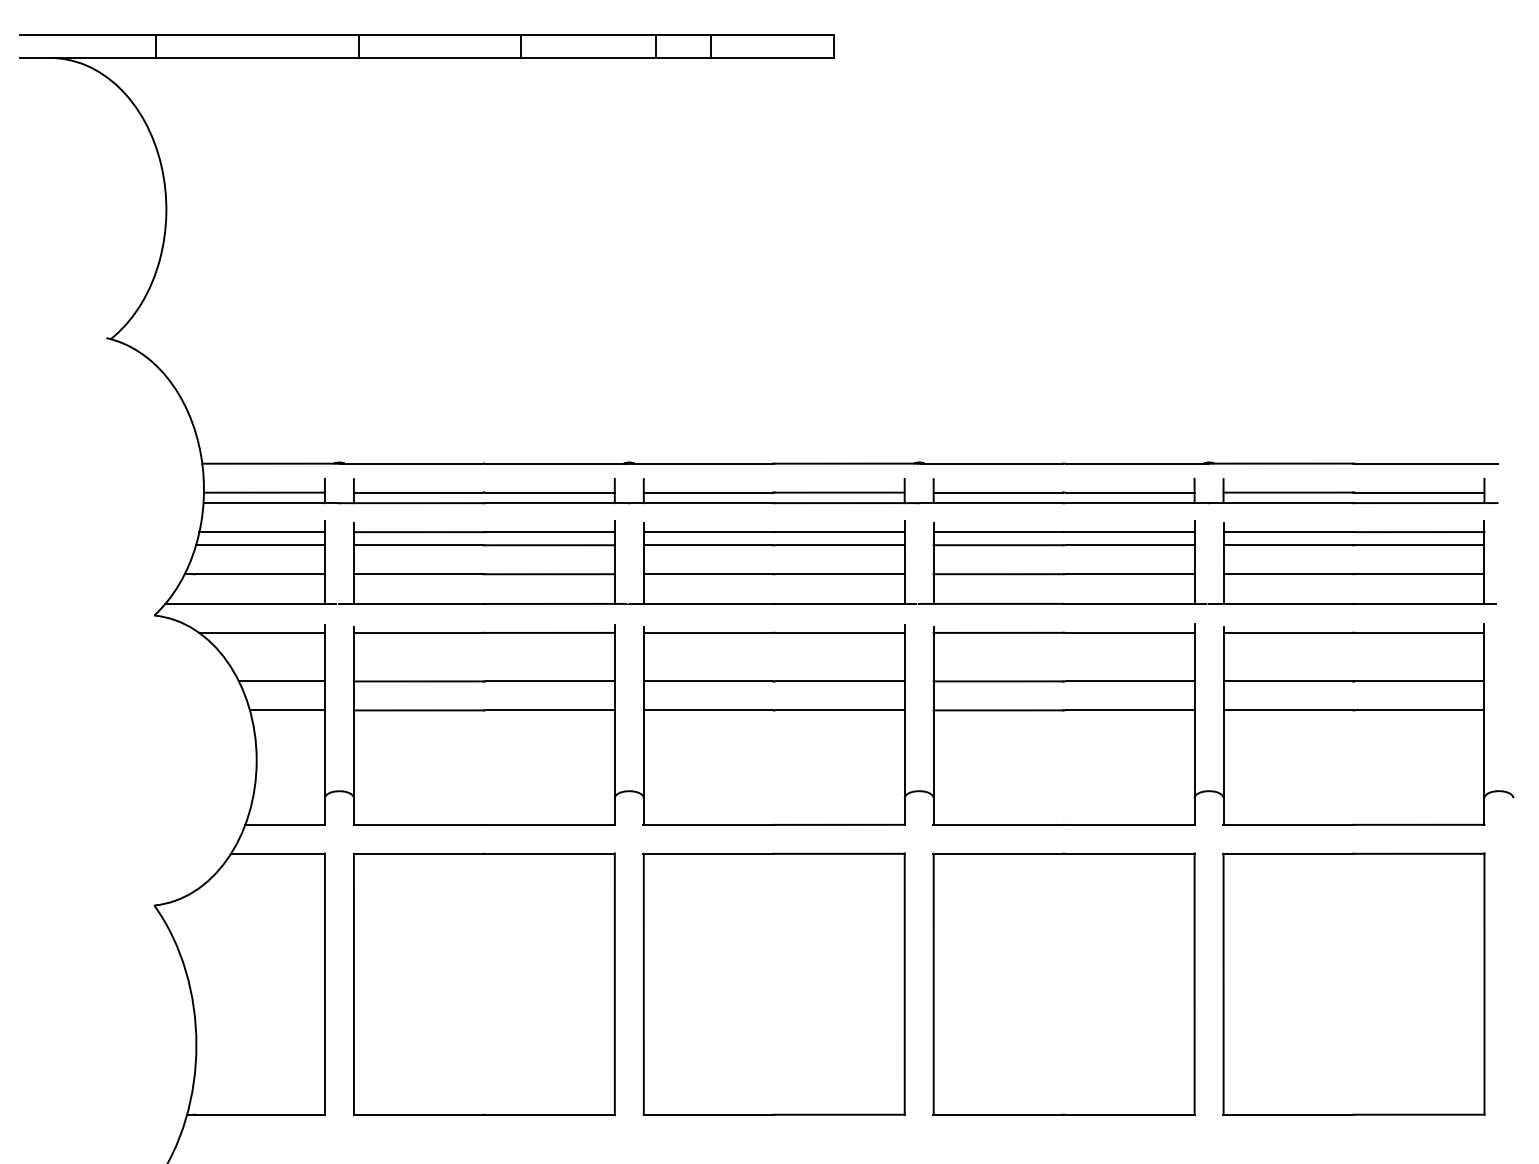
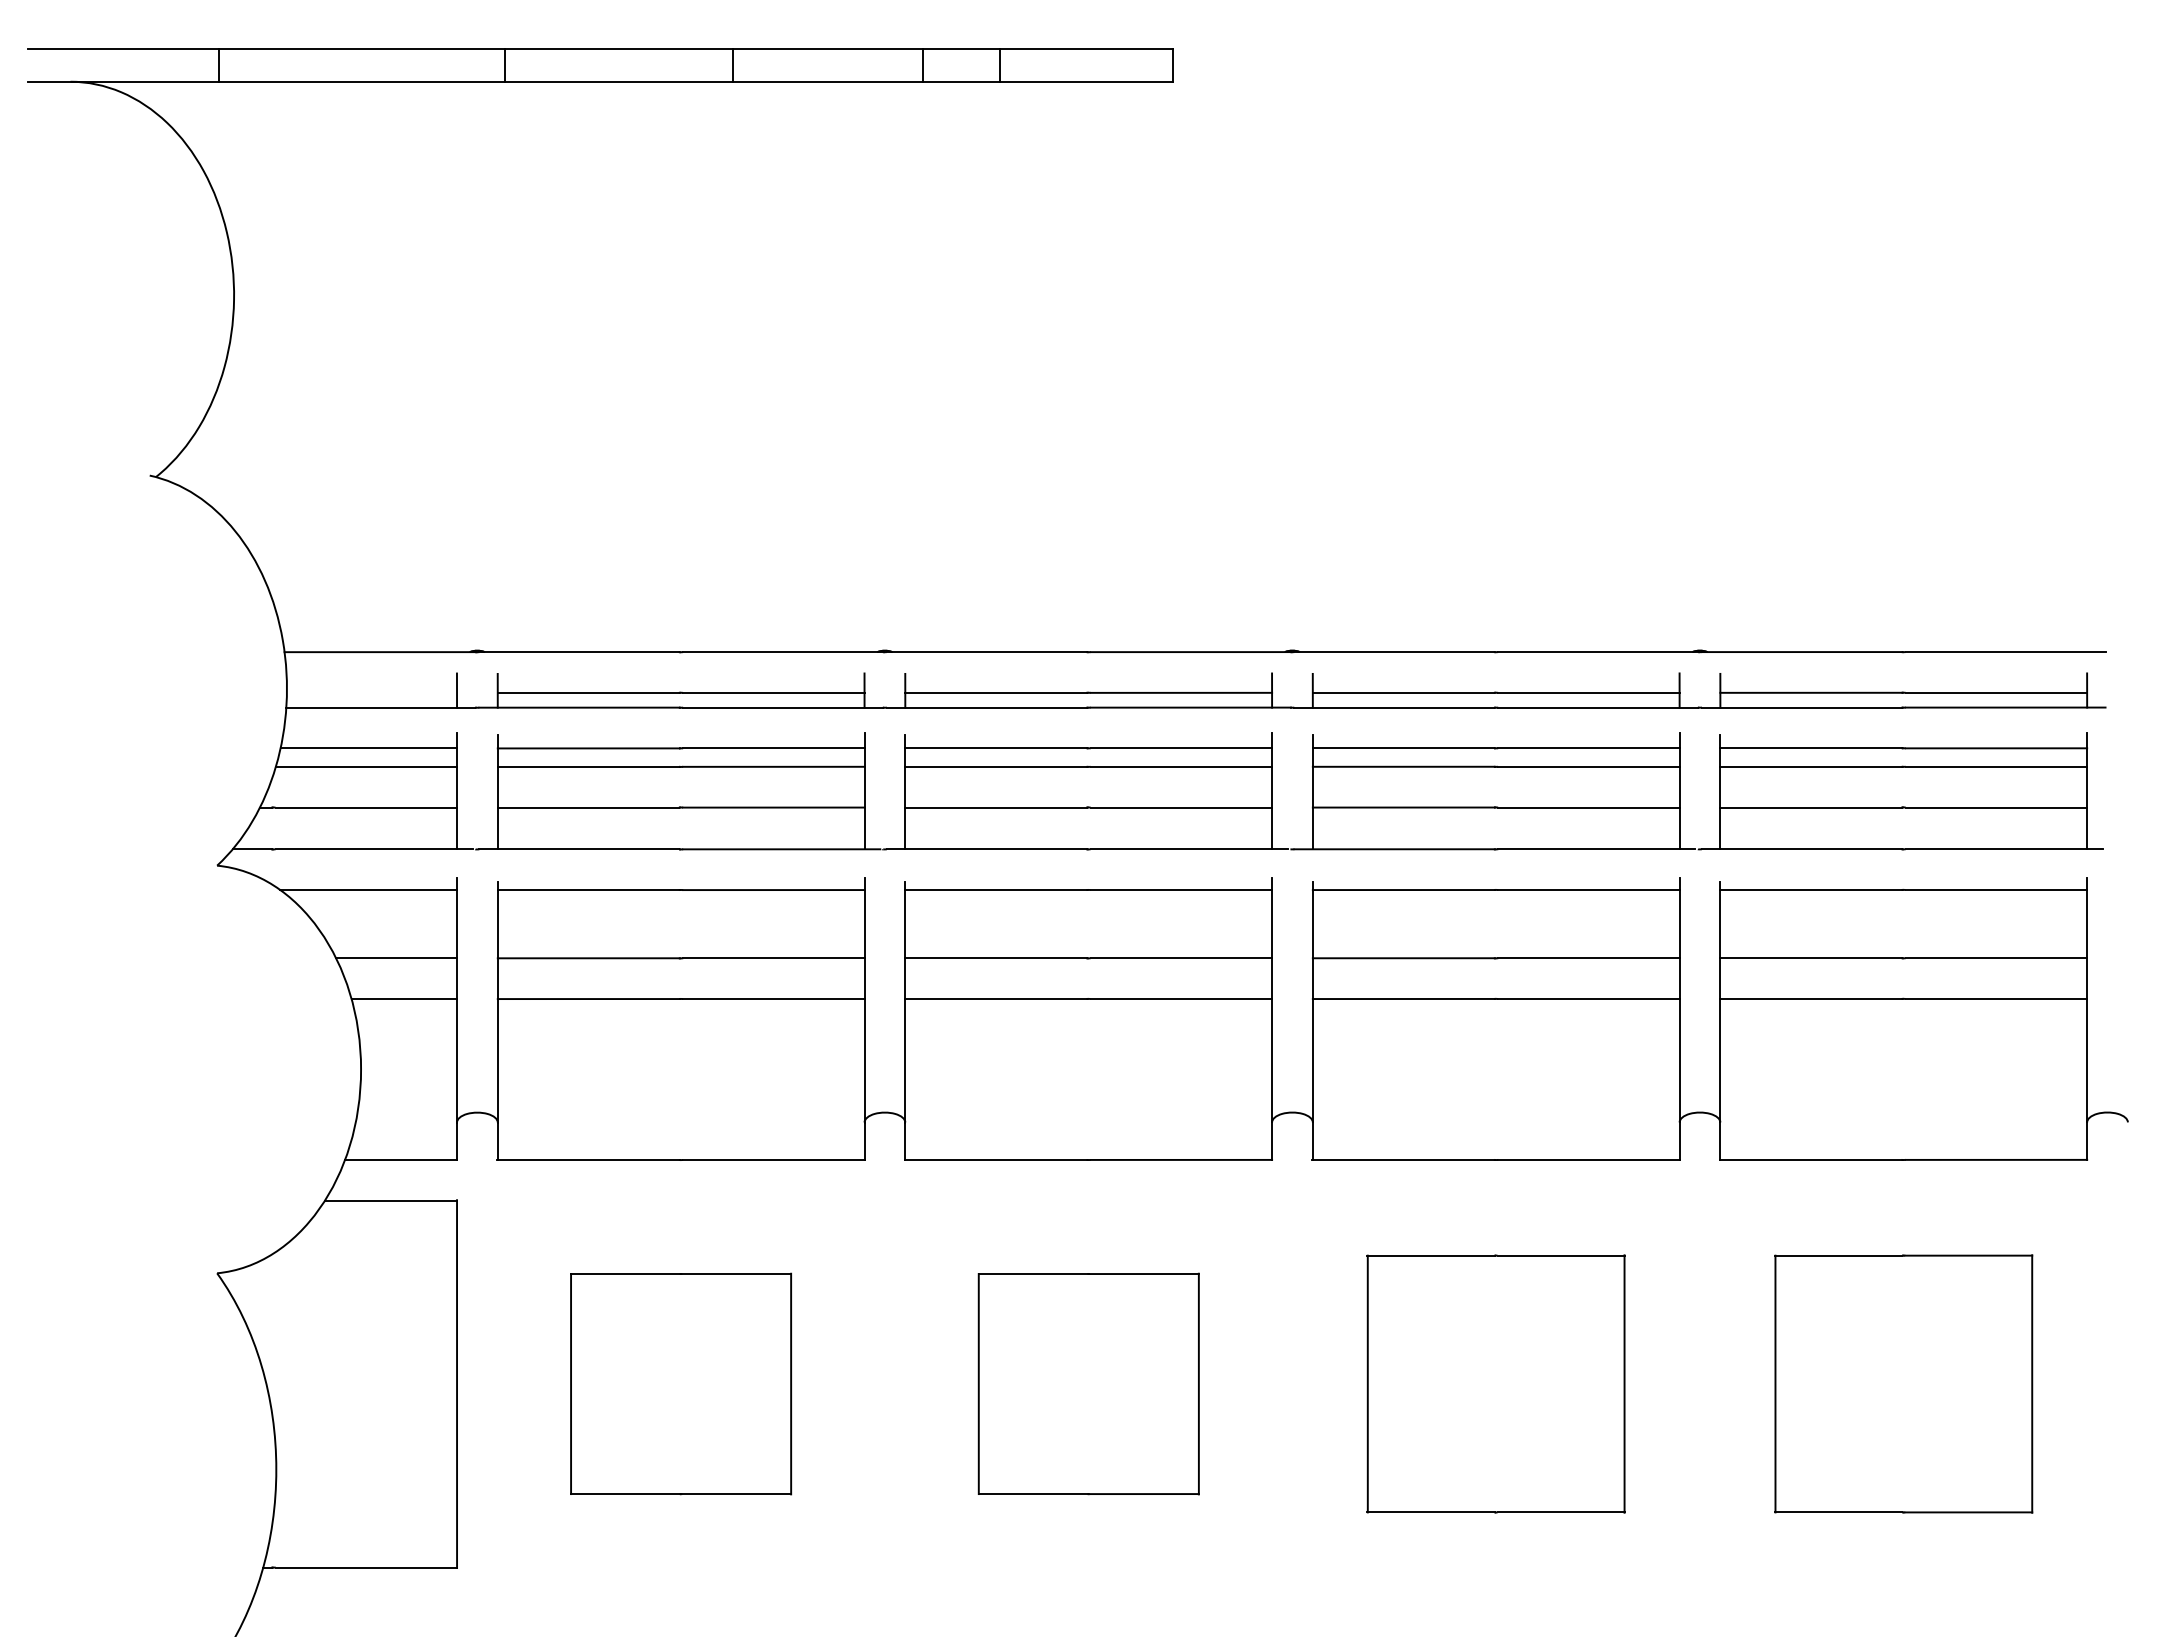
line: (264, 492) -> (371, 692), removed
part: (483, 983) -> (680, 1383), size x0.6
part: (774, 983) -> (1088, 1383), size x0.6
part: (1063, 983) -> (1495, 1383), size x0.7
part: (1353, 983) -> (1903, 1383), size x0.7

